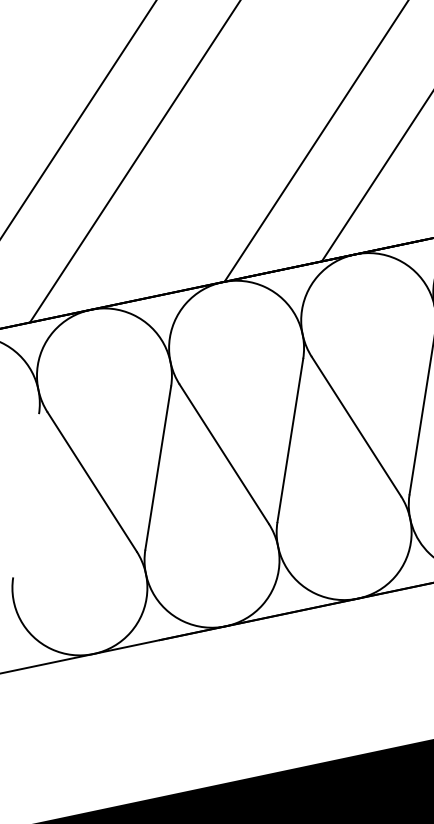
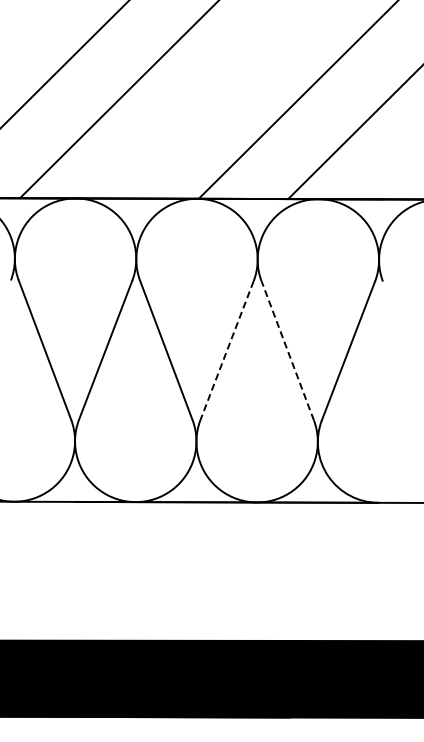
line: (356, 426) -> (287, 350), solid -> dashed
line: (289, 441) -> (226, 351), solid -> dashed

